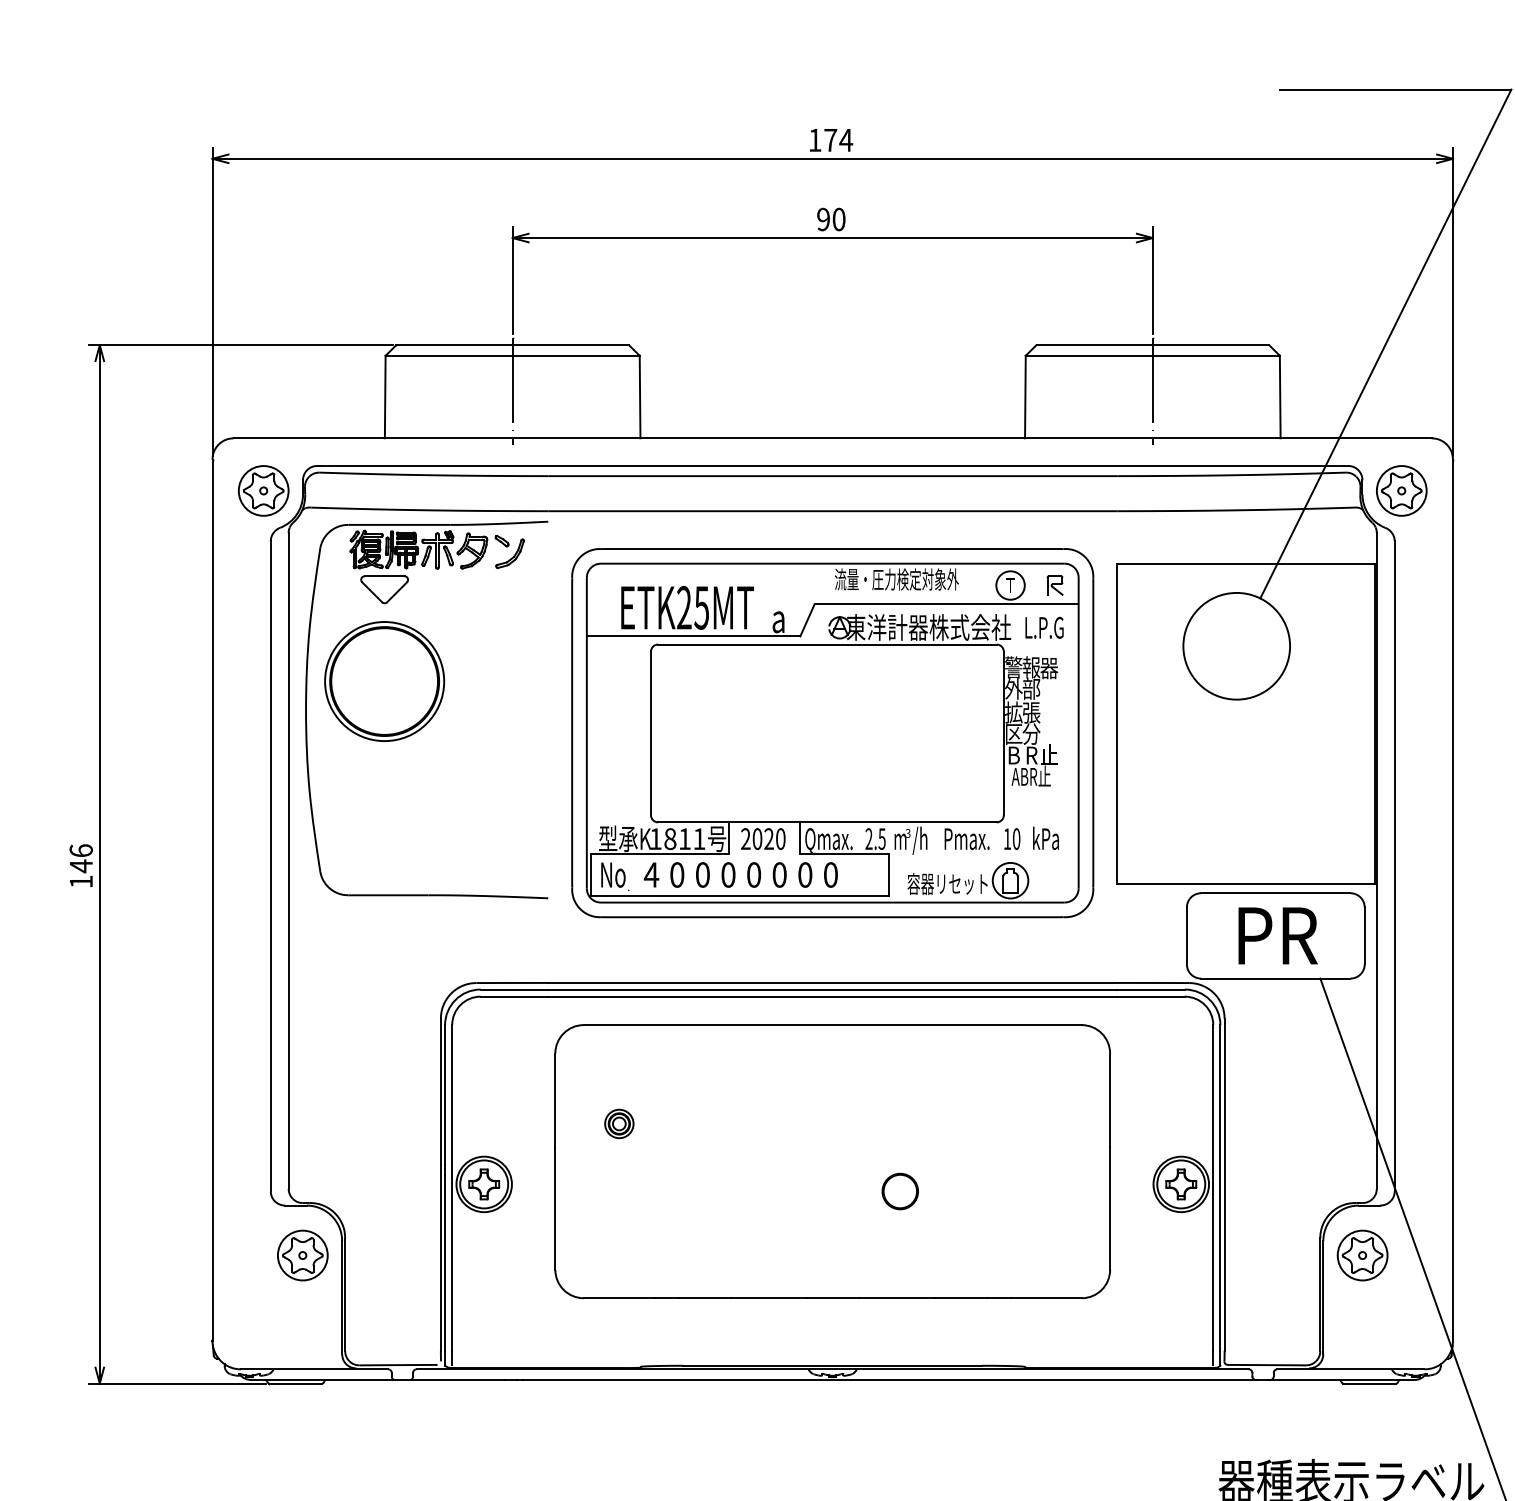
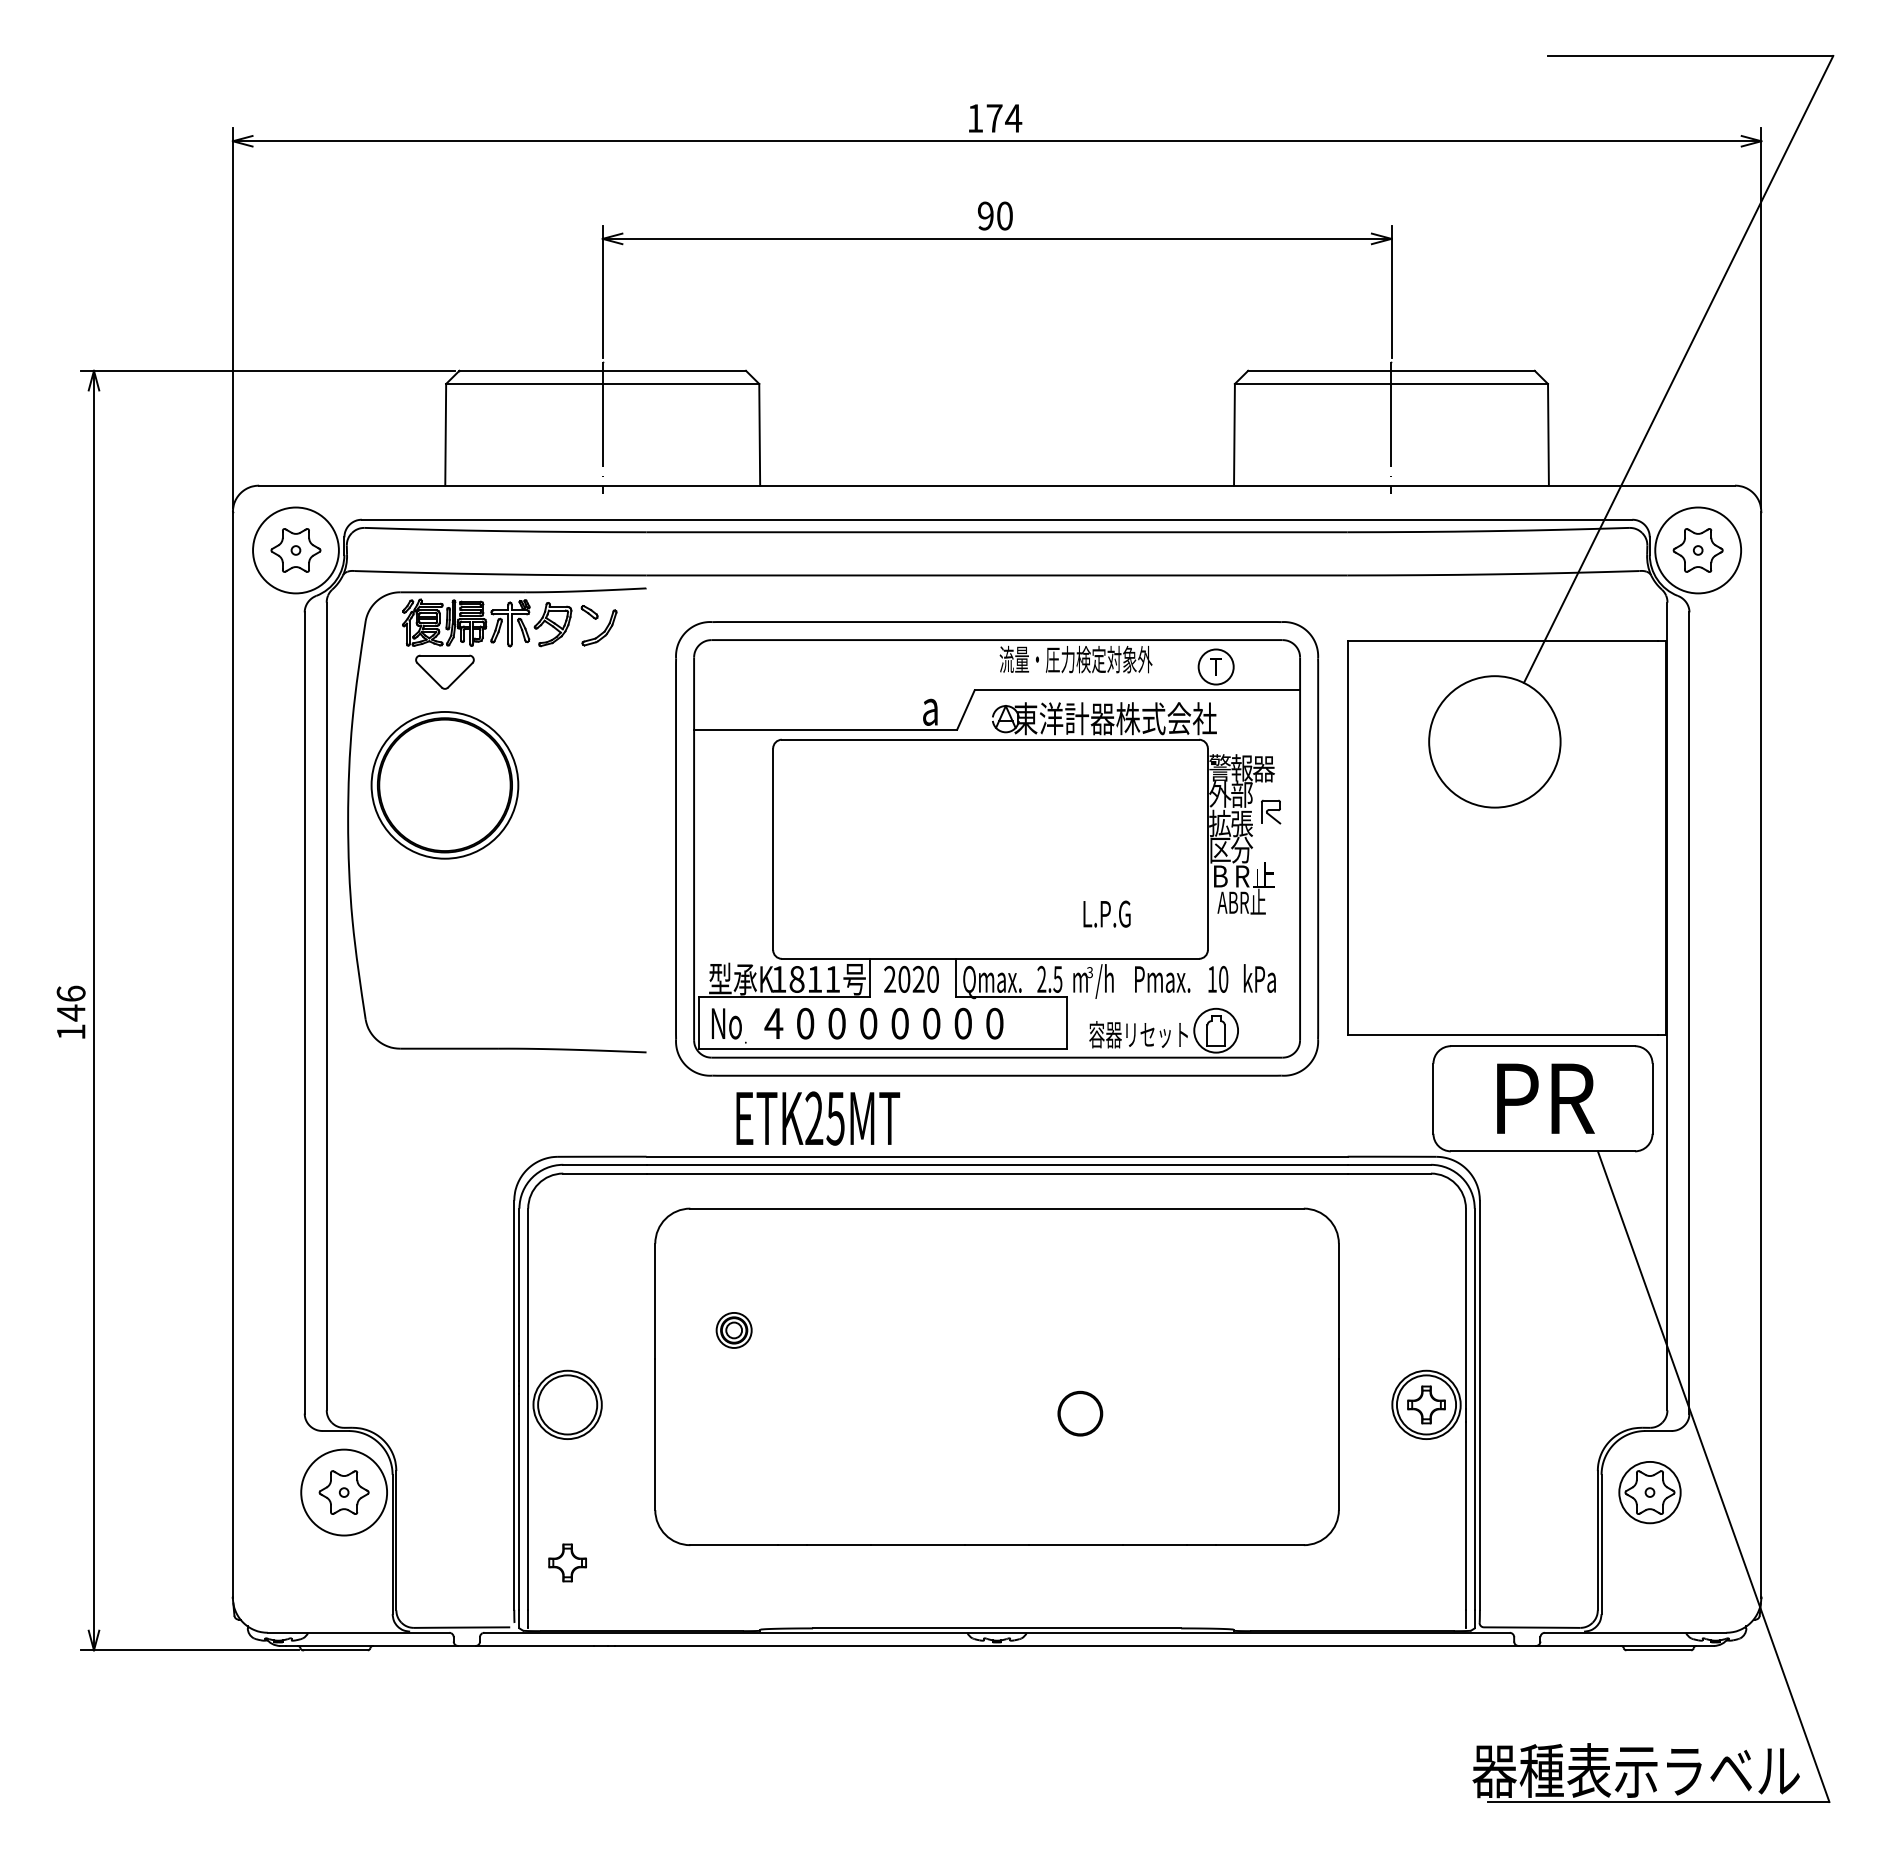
circle: (263, 490) -> (295, 550), size x1.4
circle: (1401, 490) -> (1697, 550), size x1.4
part: (1055, 585) -> (1271, 811), moved
text: (687, 607) -> (818, 1118), moved
text: (1044, 627) -> (1106, 913), moved
part: (484, 1184) -> (567, 1562), moved
circle: (302, 1255) -> (343, 1492), size x1.4

